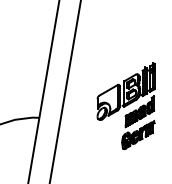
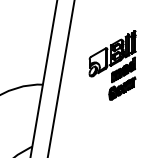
part: (126, 106) -> (112, 65), moved

